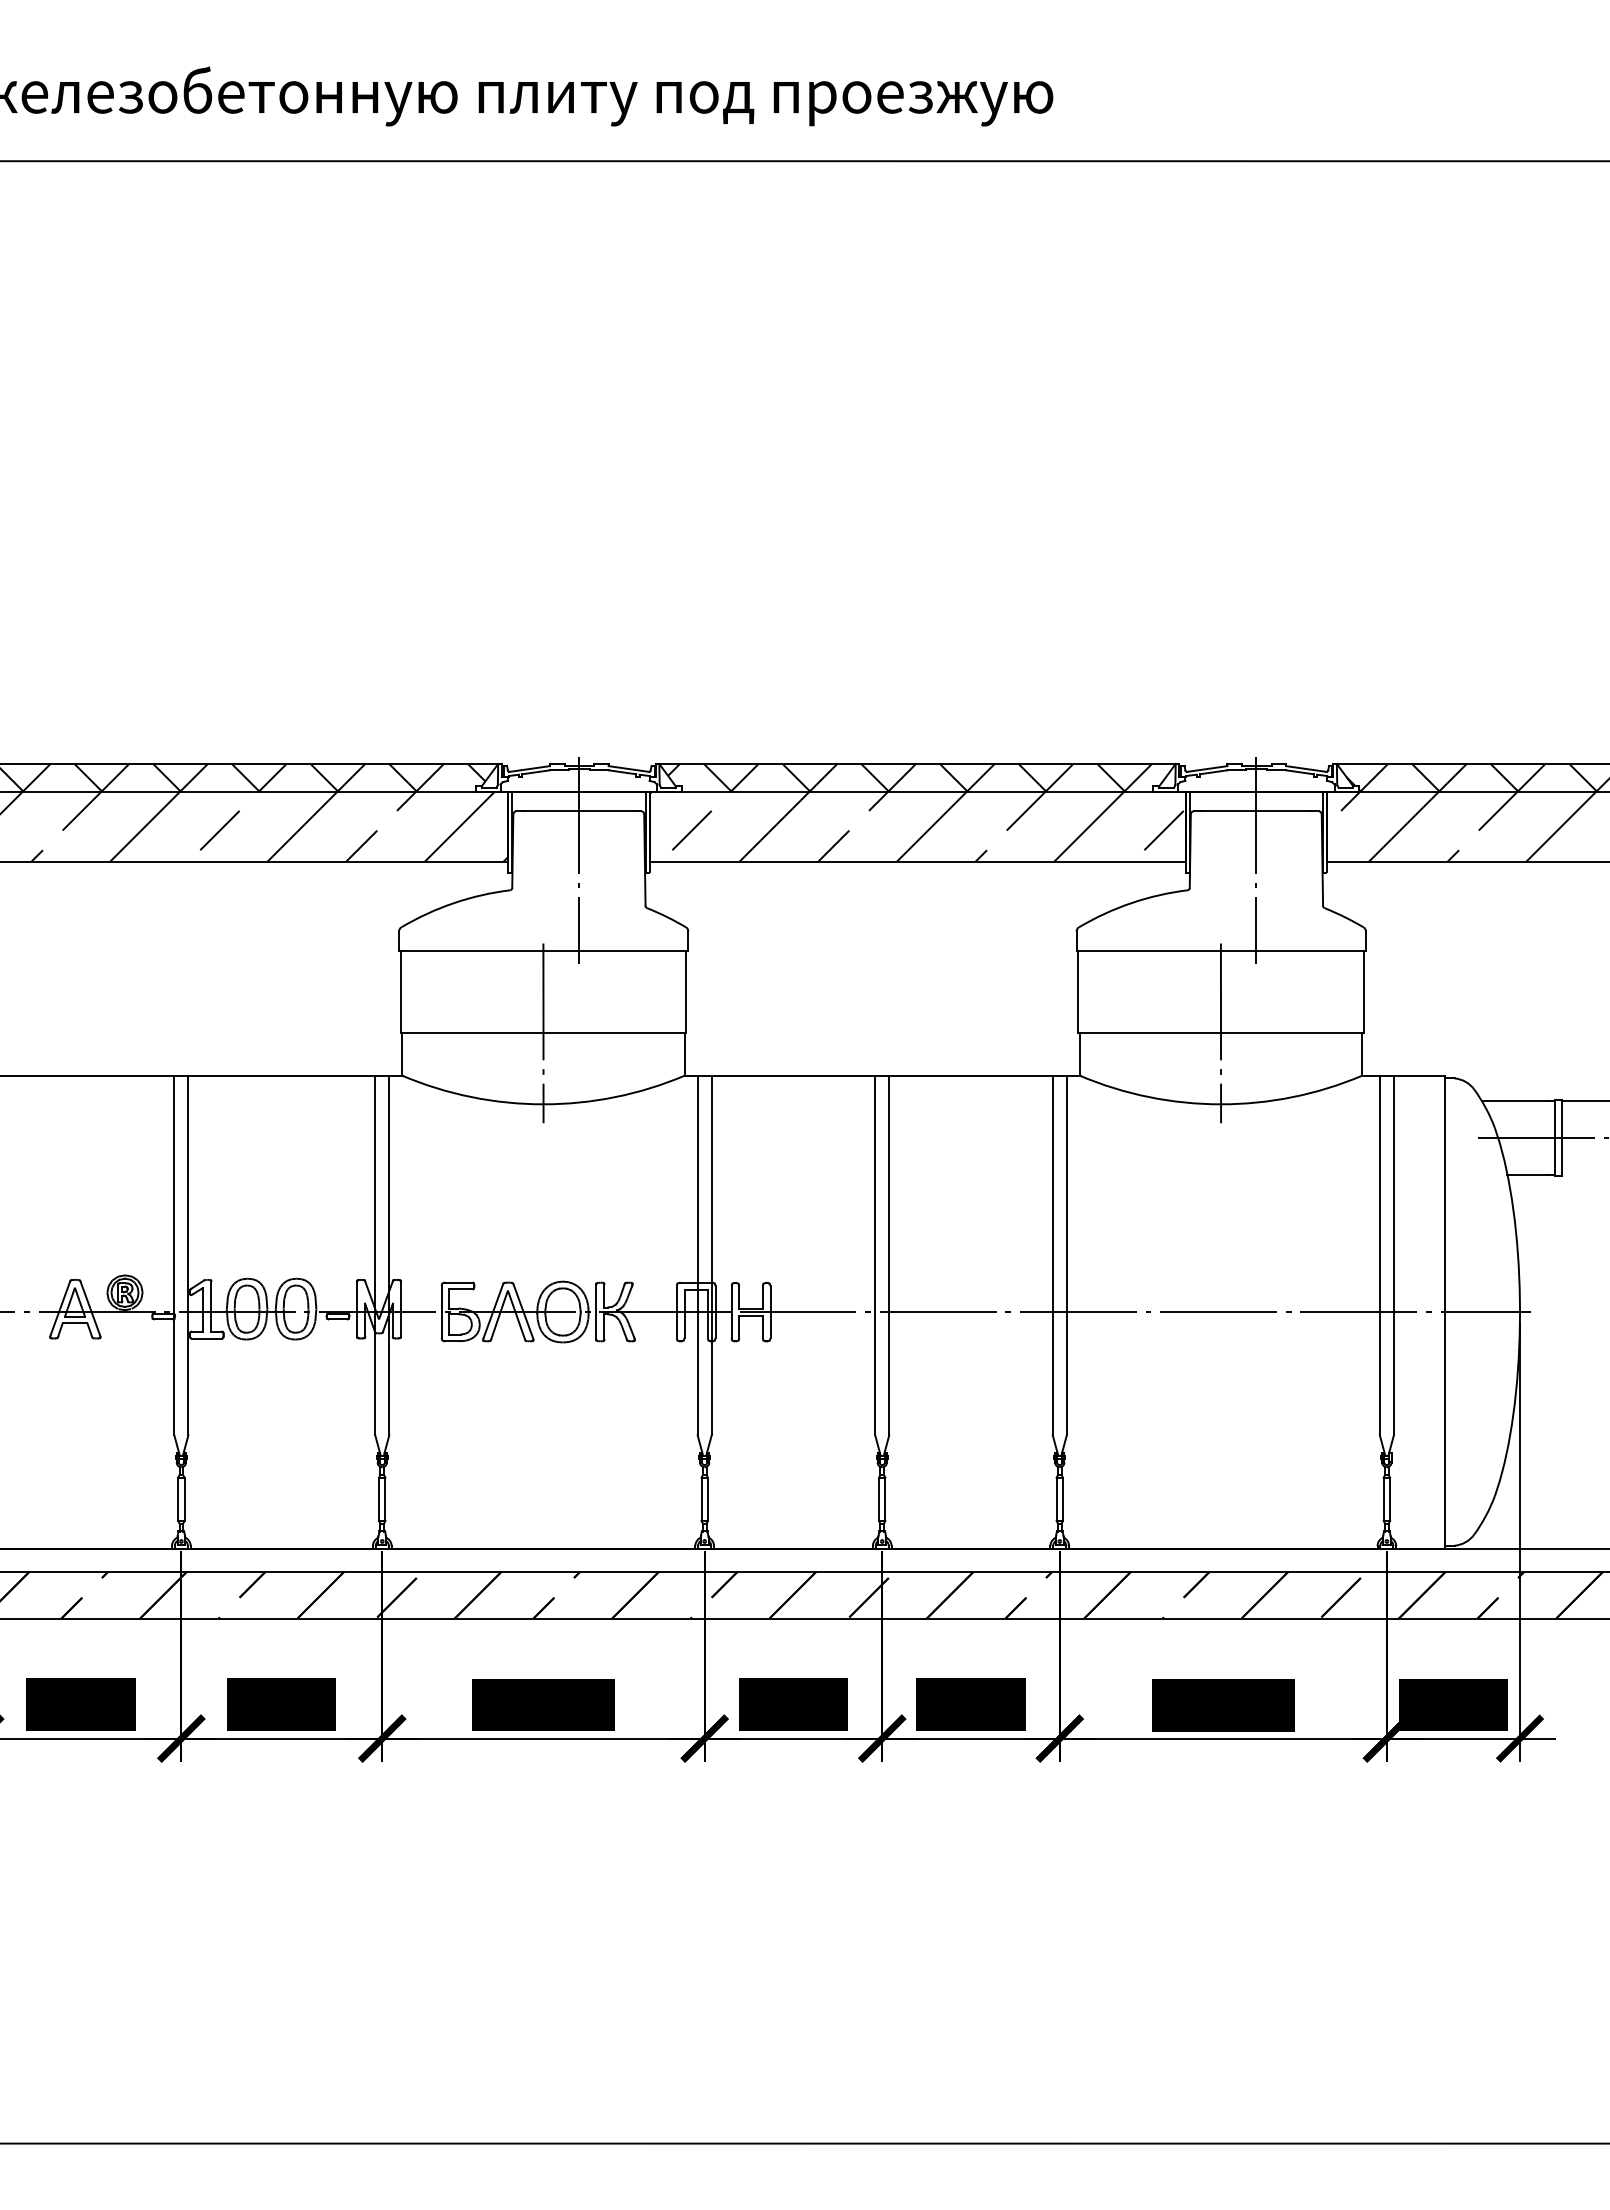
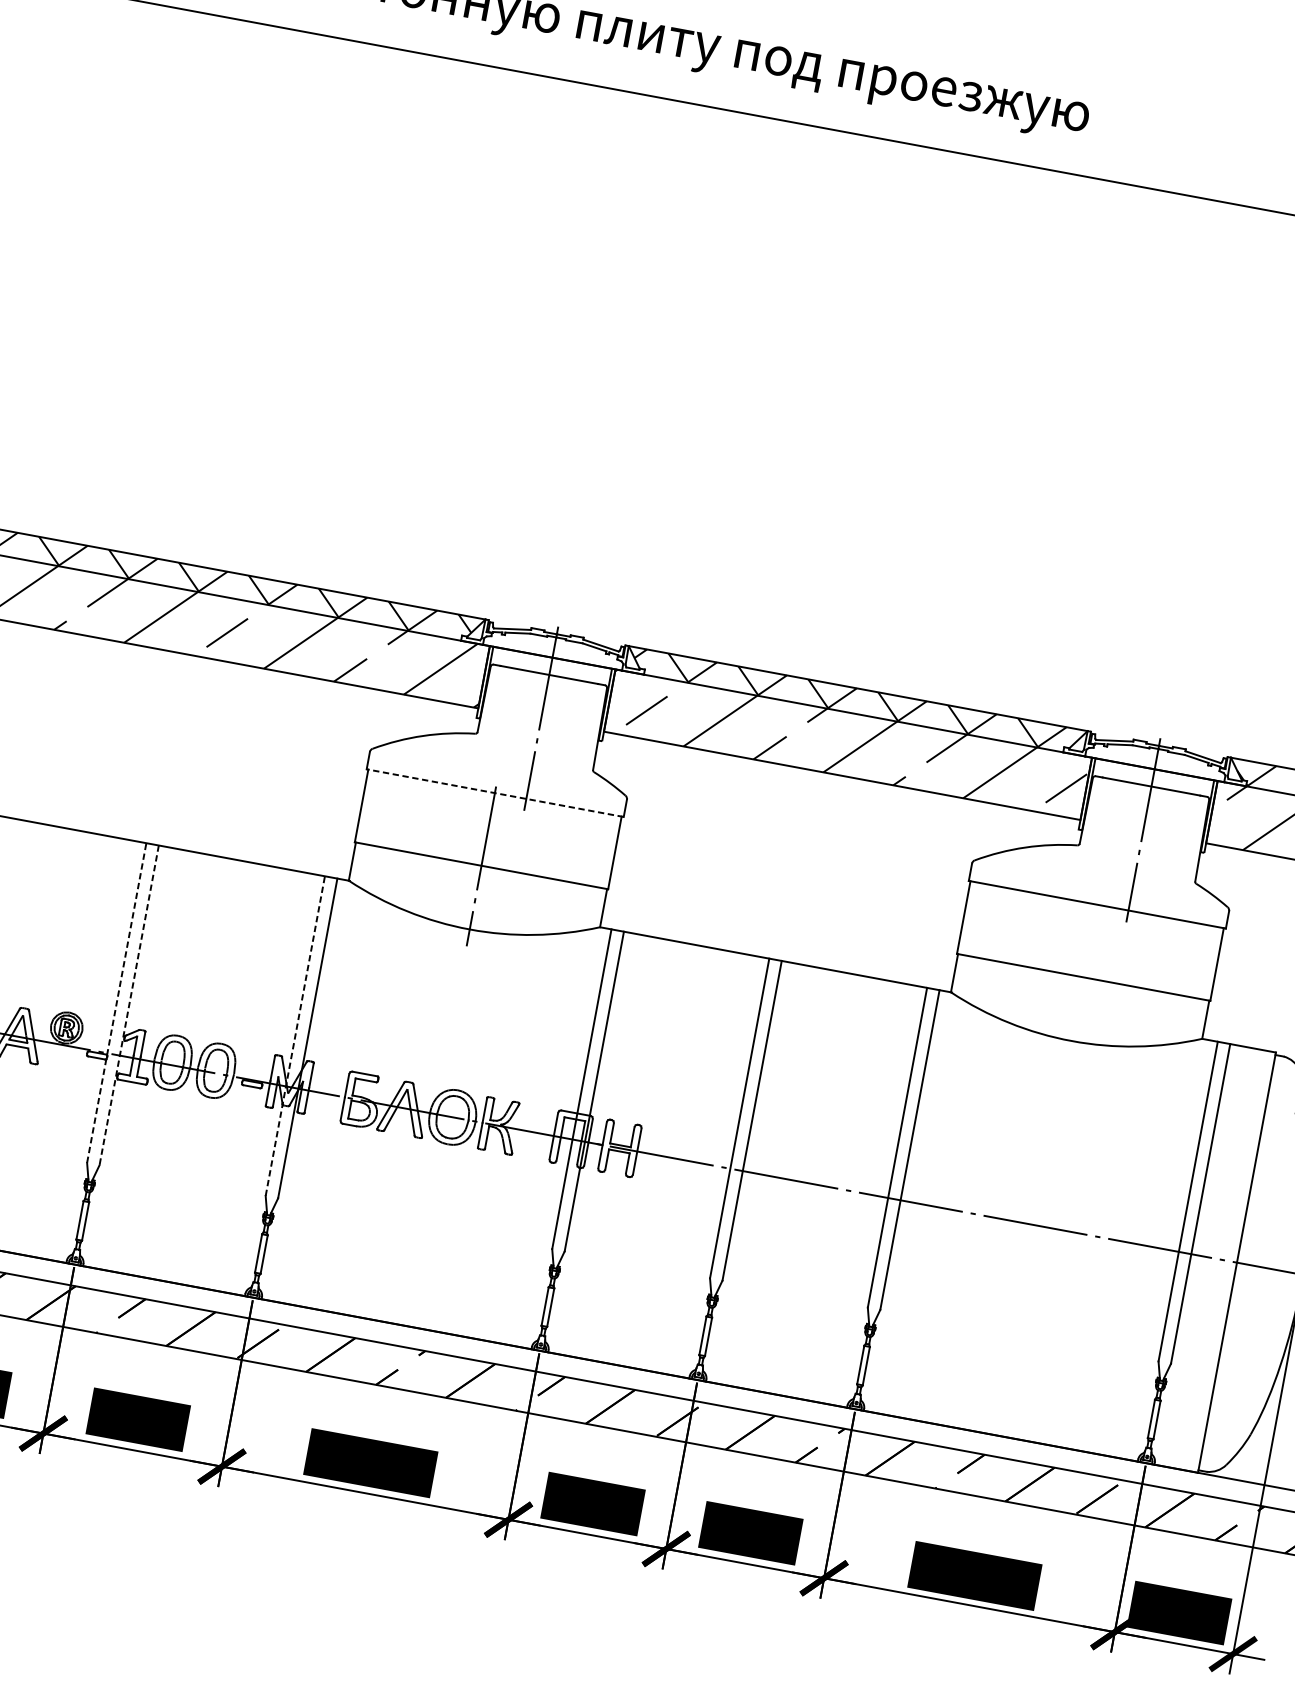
line: (543, 950) -> (495, 792), solid -> dashed
line: (1220, 1033) -> (1083, 978), removed
line: (174, 1255) -> (116, 1003), solid -> dashed
line: (188, 1255) -> (129, 1005), solid -> dashed
line: (375, 1255) -> (295, 1036), solid -> dashed

